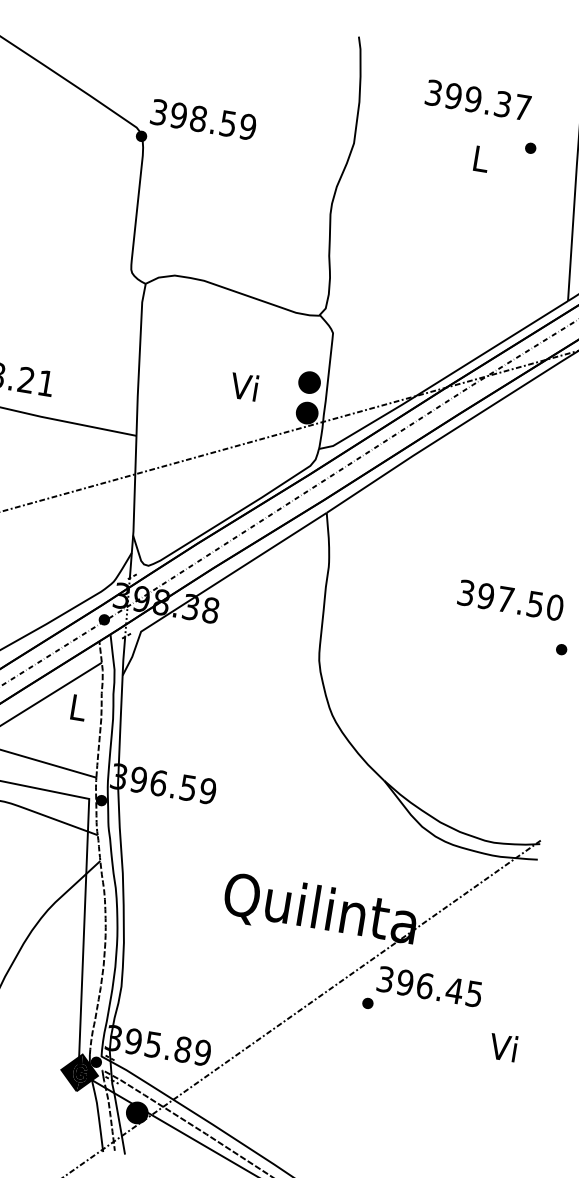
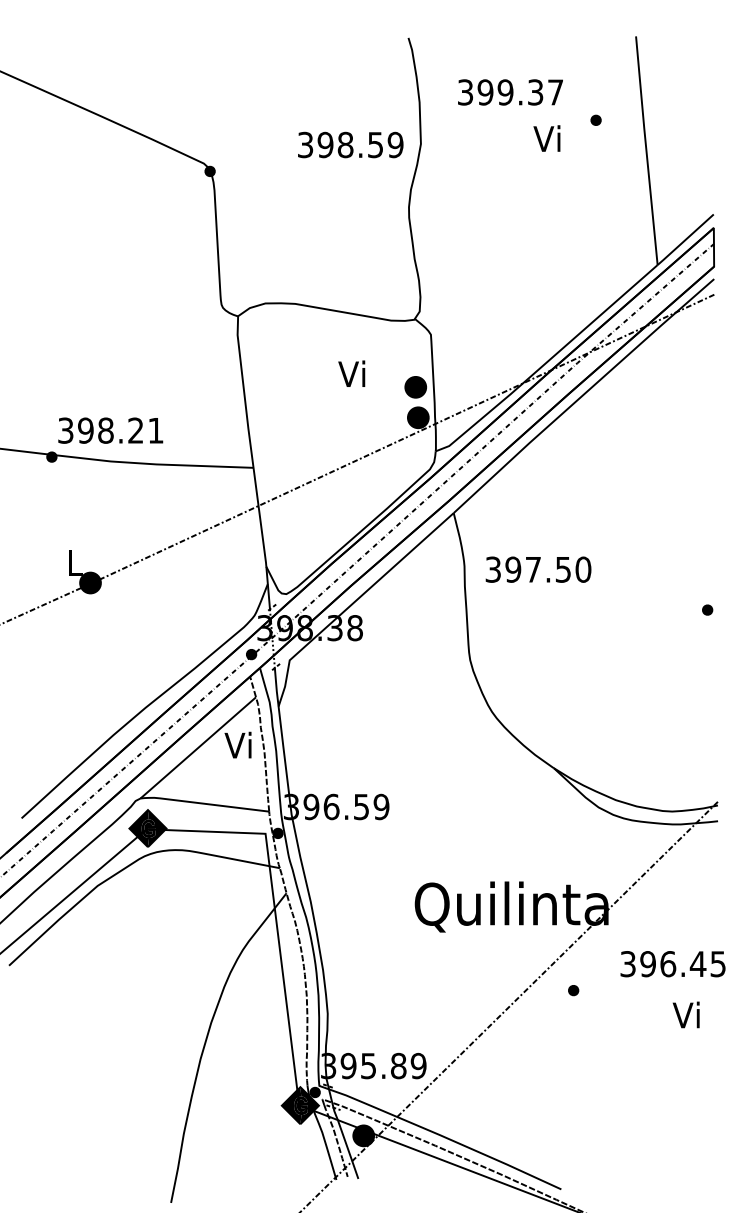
text: (478, 100) -> (510, 92), moved
text: (203, 119) -> (350, 144), moved
text: (478, 158) -> (546, 138), L -> Vi
text: (243, 386) -> (351, 373), moved
text: (510, 600) -> (538, 569), moved
text: (75, 706) -> (237, 744), L -> Vi
text: (429, 987) -> (672, 964), moved
text: (502, 1046) -> (685, 1014), moved

